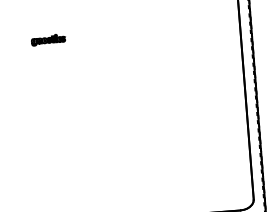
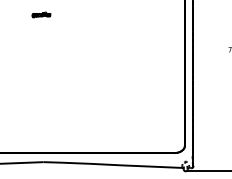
part: (48, 39) -> (41, 14), size x0.71

